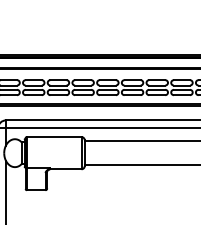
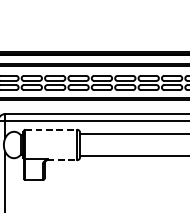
line: (54, 137) -> (51, 130), solid -> dashed
line: (65, 169) -> (61, 160), solid -> dashed

